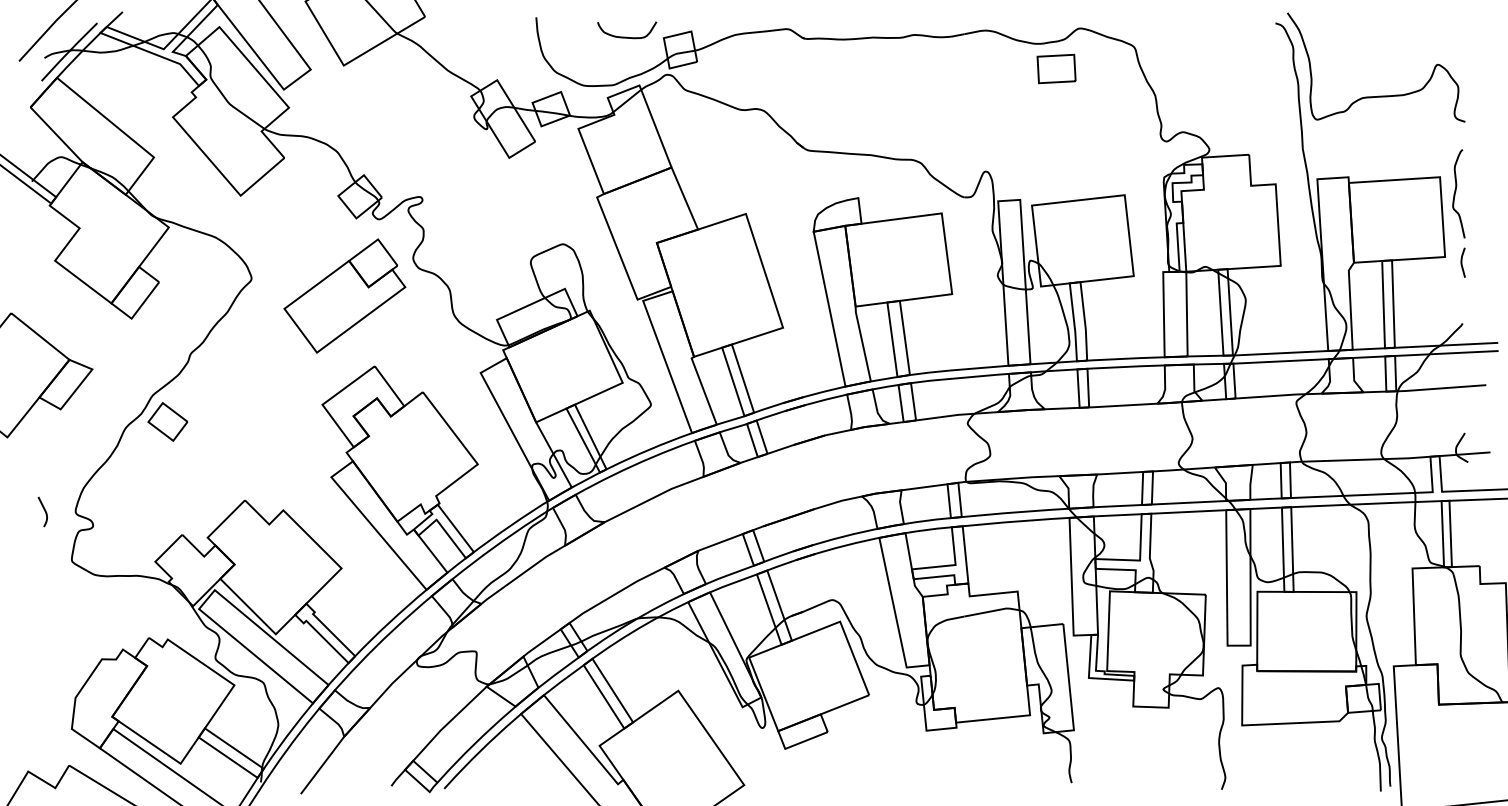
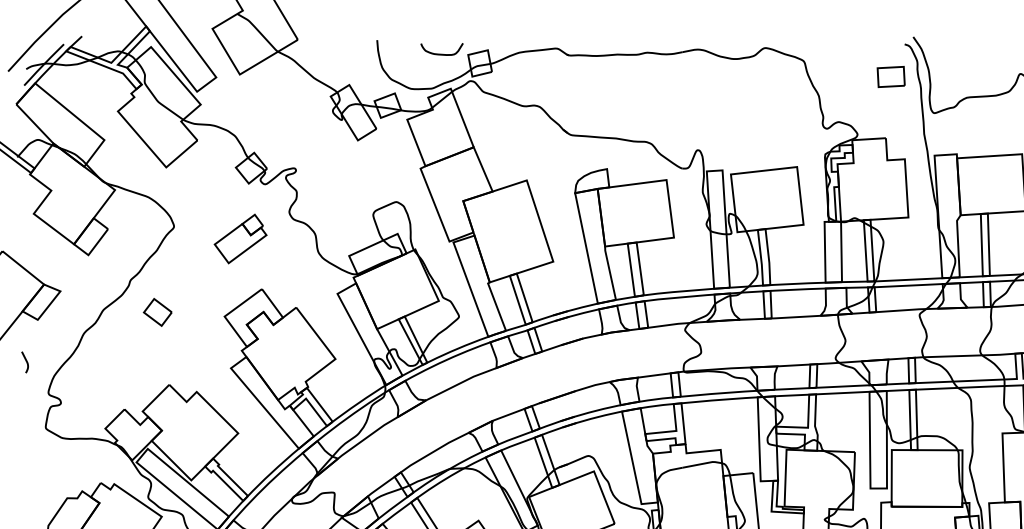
part: (1056, 68) -> (891, 76), moved
part: (344, 295) -> (240, 238), size x0.6
part: (167, 421) -> (157, 312), moved
curve: (44, 511) -> (26, 362), moved

